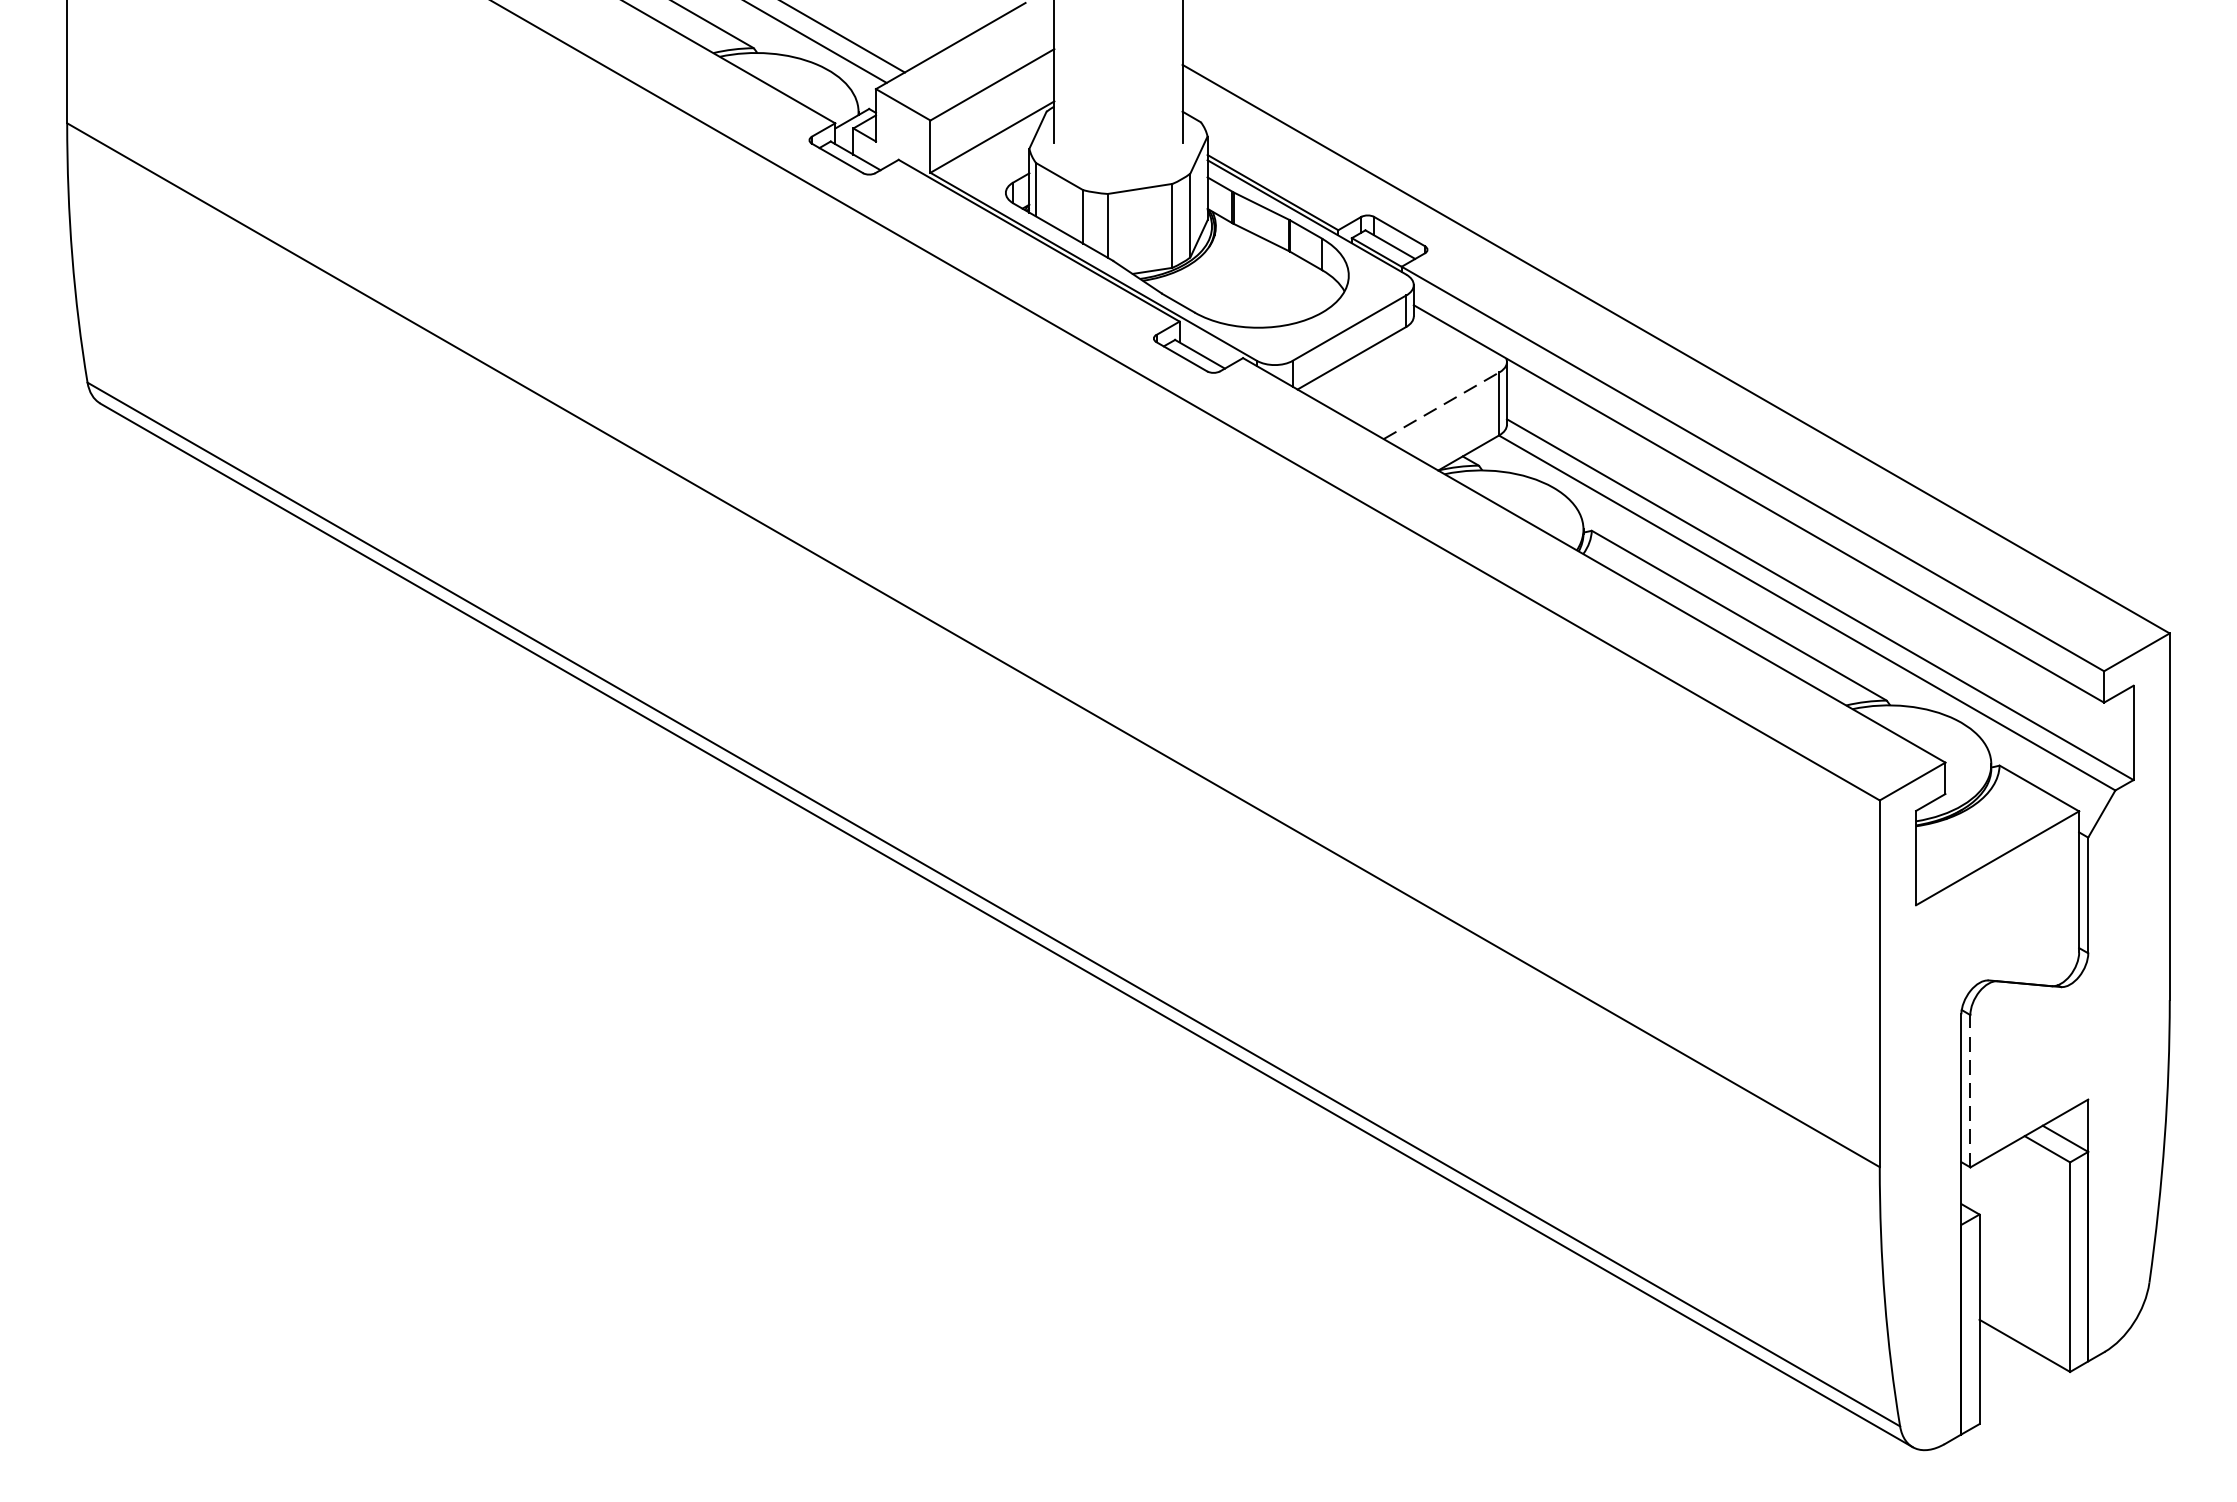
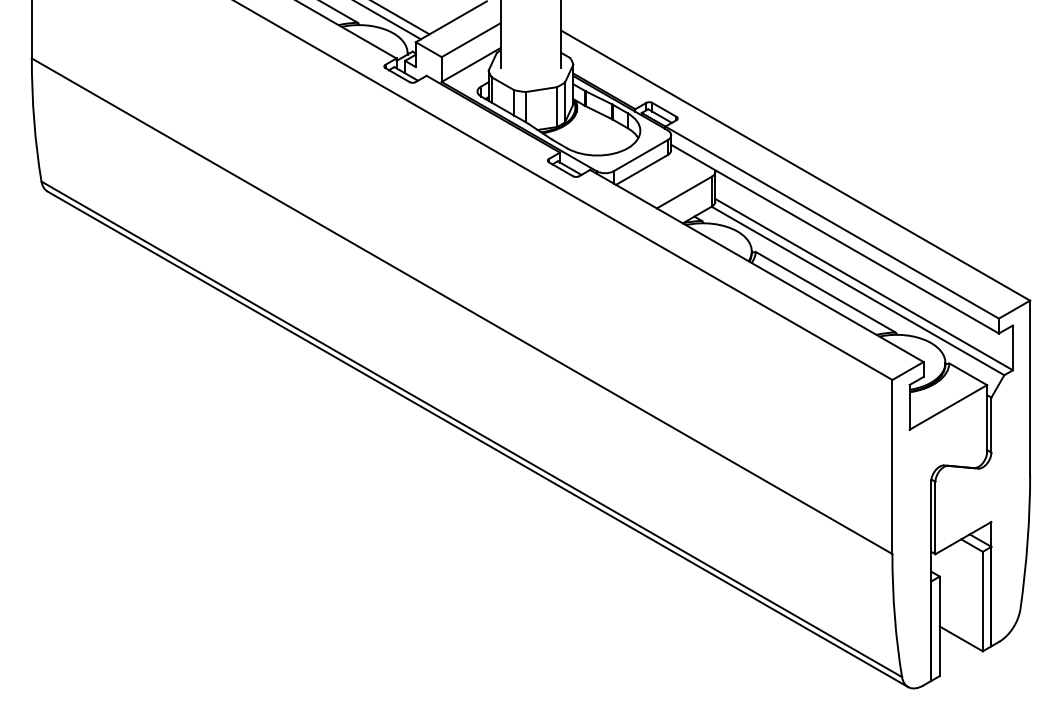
line: (1441, 405) -> (684, 192), dashed -> solid
line: (1970, 1090) -> (935, 517), dashed -> solid

